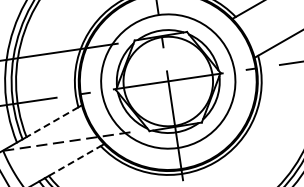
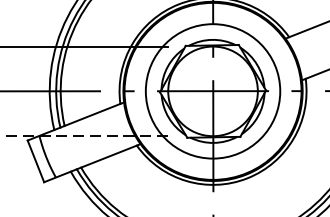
line: (52, 121) -> (92, 114), dashed -> solid
line: (75, 160) -> (109, 156), dashed -> solid

